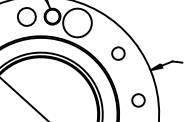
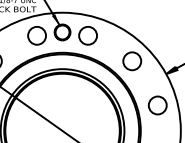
circle: (77, 22) -> (88, 35), size x0.62
circle: (118, 53) -> (132, 61), size x1.43
circle: (138, 100) -> (157, 105), size x1.43

